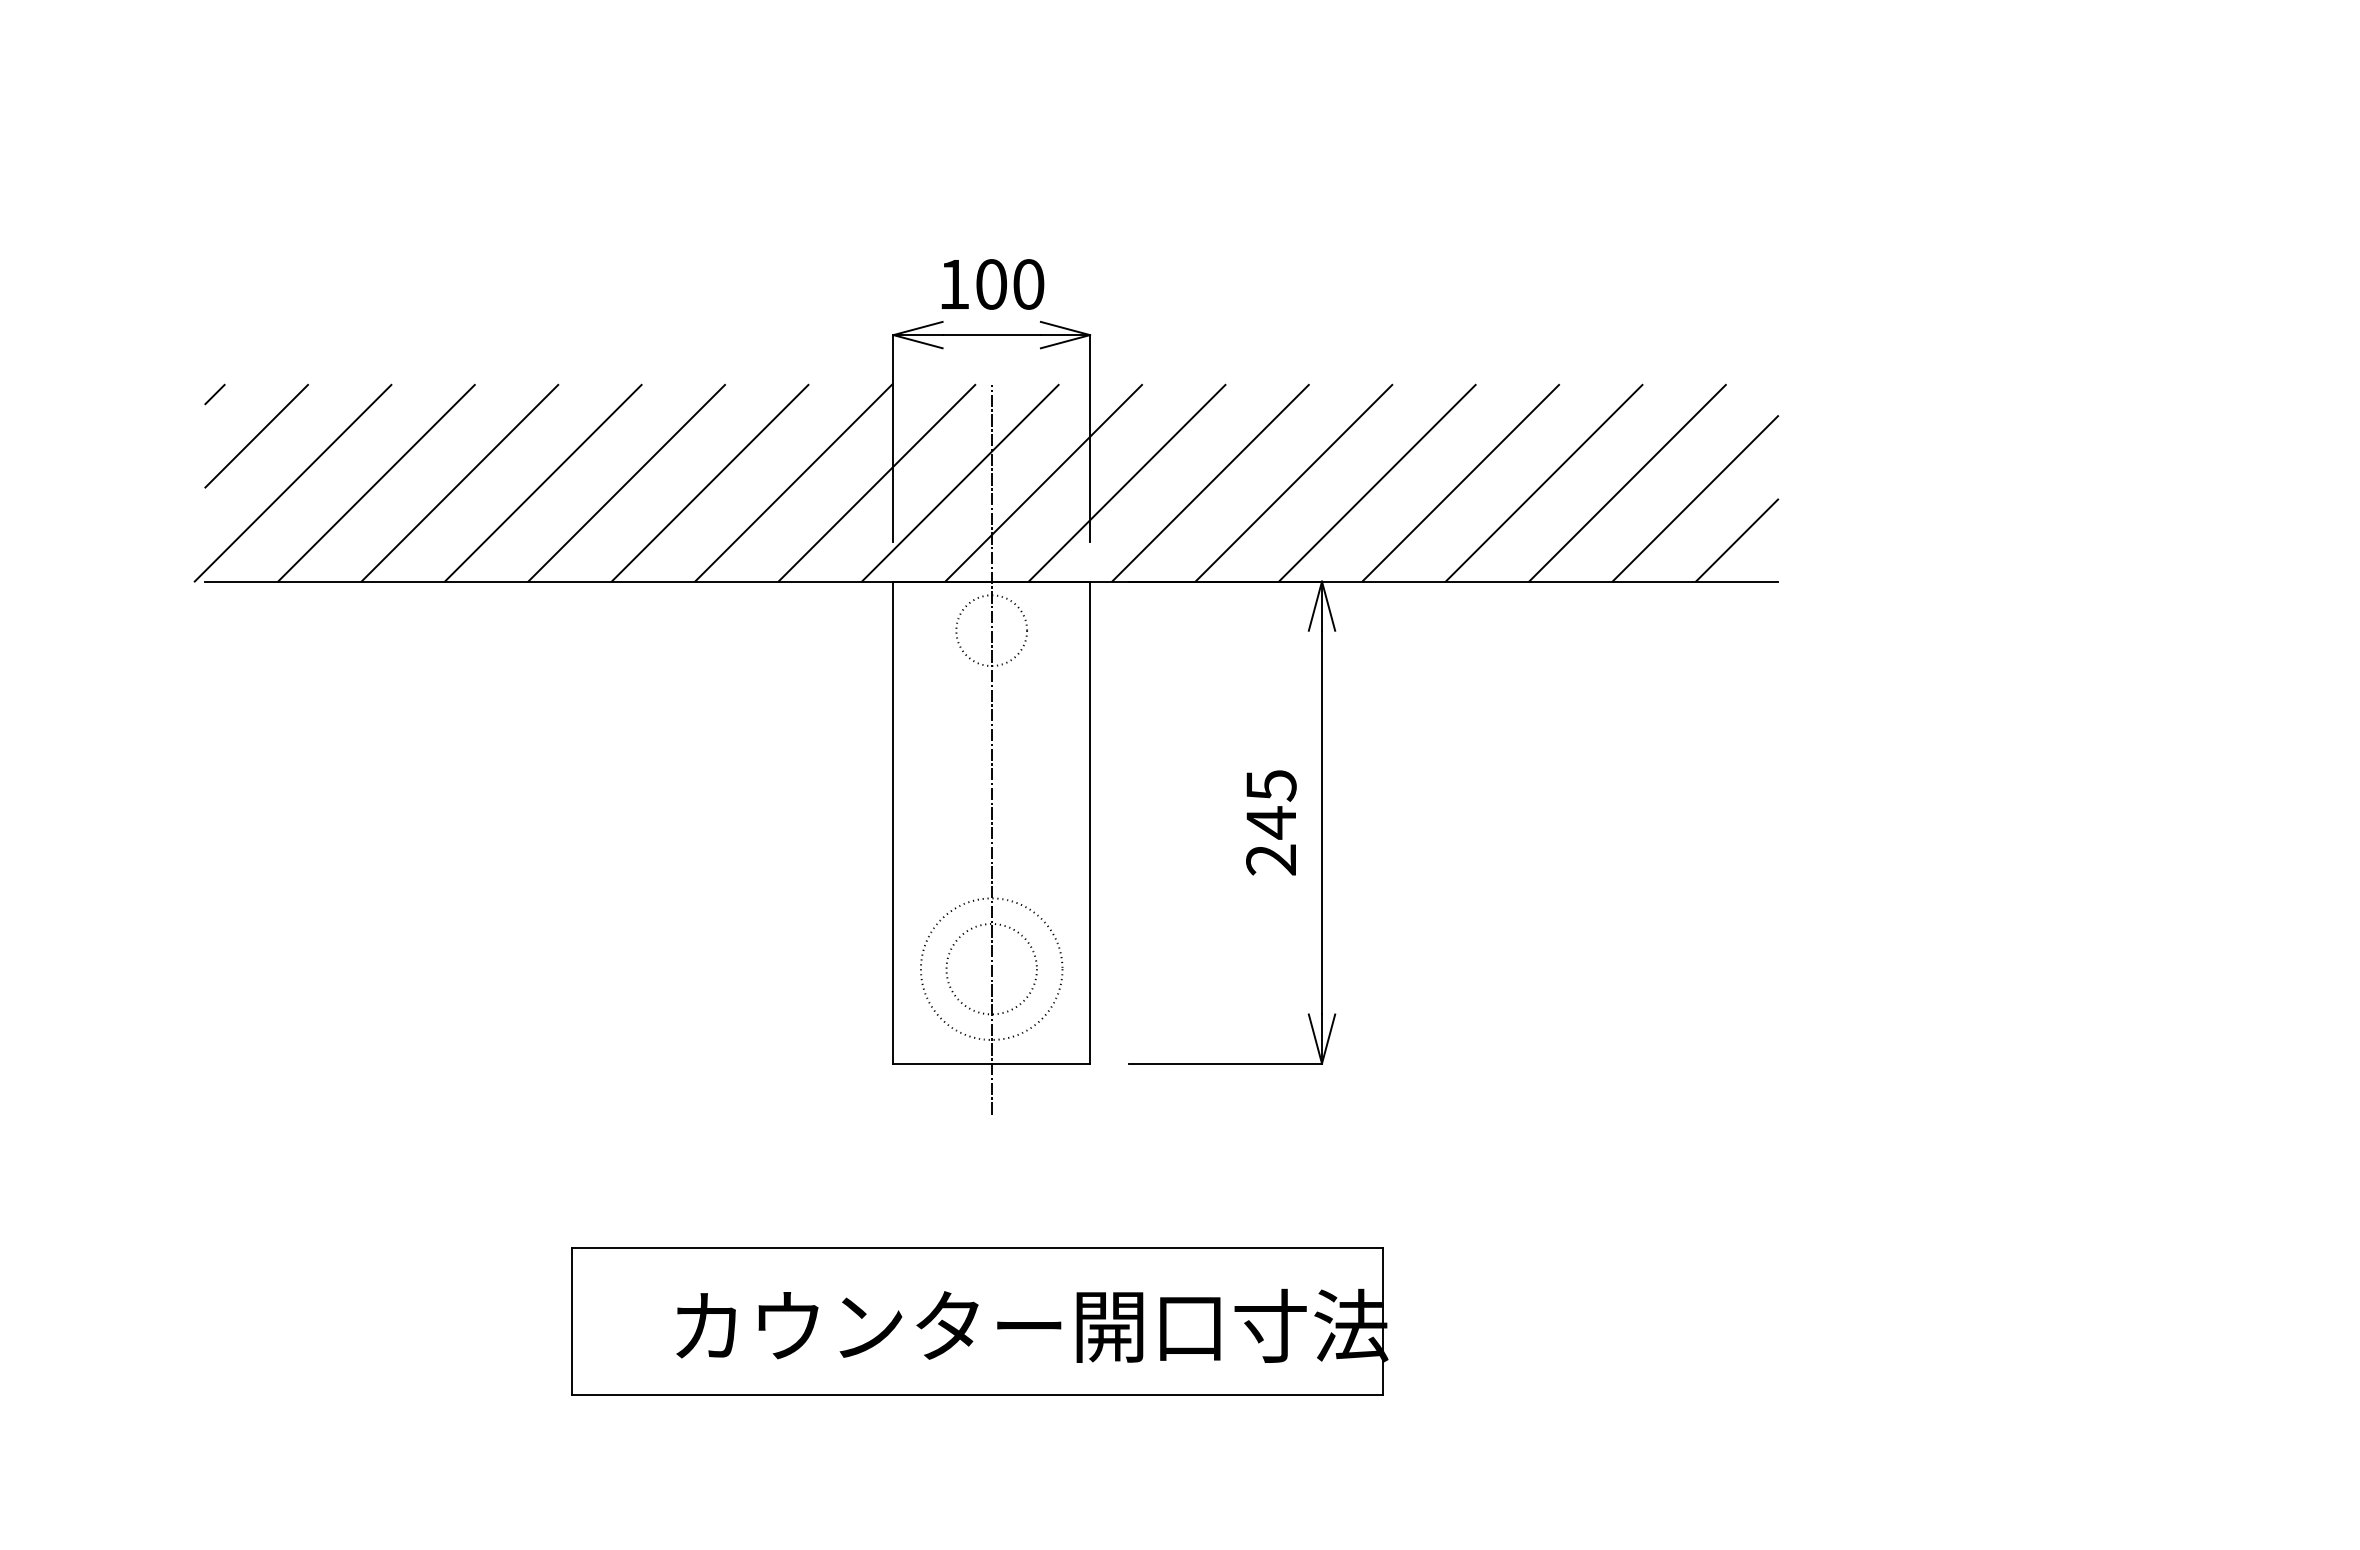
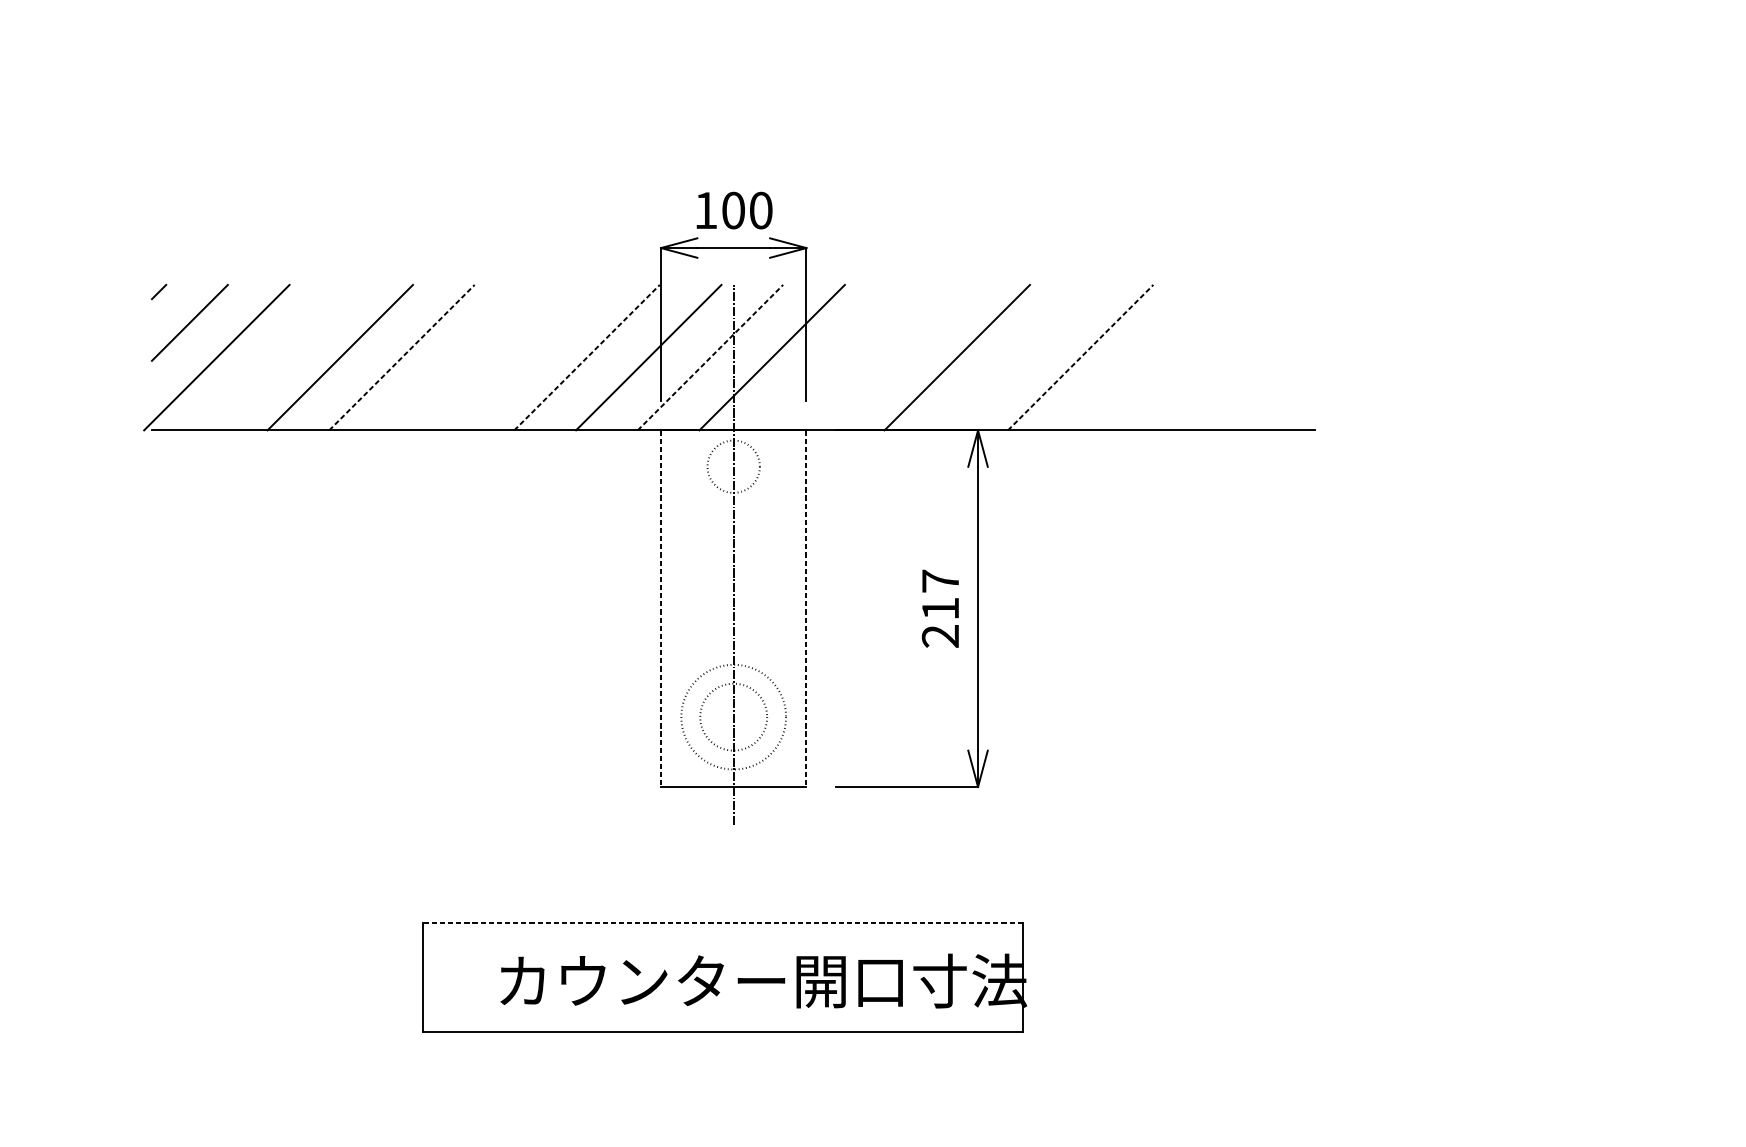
line: (376, 482) -> (278, 357), removed
line: (543, 482) -> (402, 357), solid -> dashed
line: (626, 482) -> (463, 357), removed
line: (709, 482) -> (524, 357), removed
line: (793, 482) -> (587, 357), solid -> dashed
line: (960, 482) -> (710, 357), solid -> dashed
line: (1126, 482) -> (833, 357), removed
line: (1210, 482) -> (895, 357), removed
line: (1377, 482) -> (1019, 357), removed
line: (1461, 482) -> (1081, 357), solid -> dashed
line: (1543, 482) -> (1141, 357), removed
line: (1627, 482) -> (1204, 357), removed
line: (1695, 498) -> (1254, 368), removed
line: (1737, 540) -> (1285, 400), removed
text: (1271, 804) -> (940, 595), 245 -> 217
line: (893, 823) -> (661, 609), solid -> dashed
line: (1090, 823) -> (806, 609), solid -> dashed
line: (976, 1247) -> (722, 923), solid -> dashed

